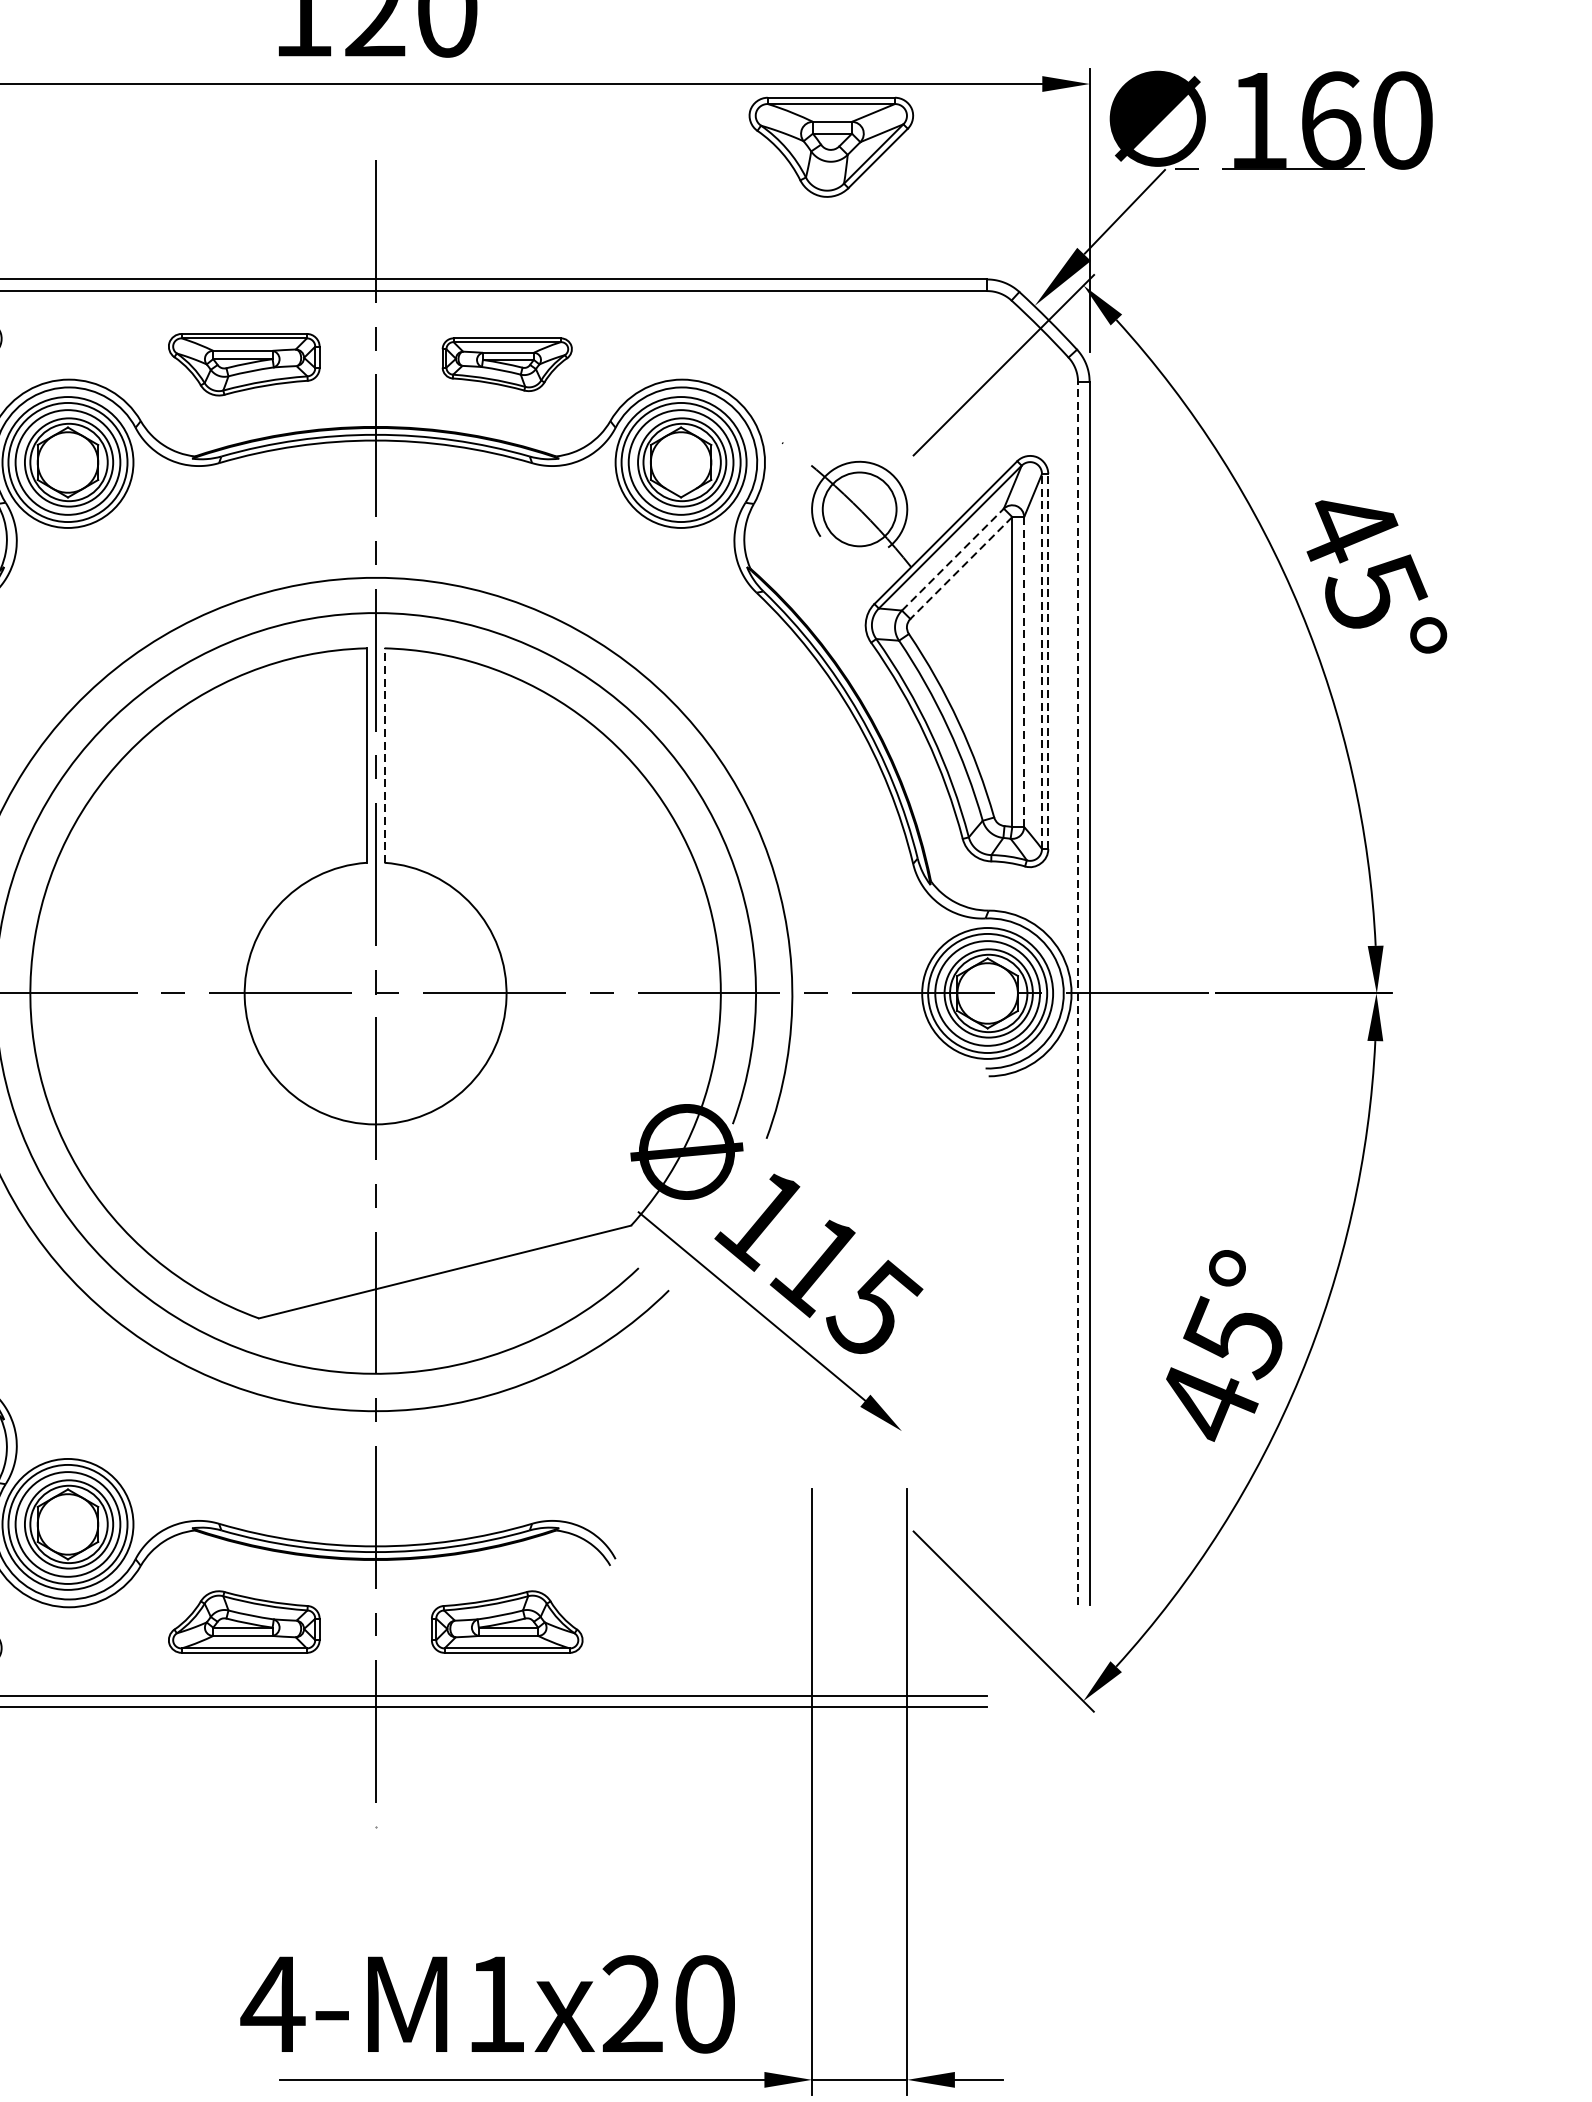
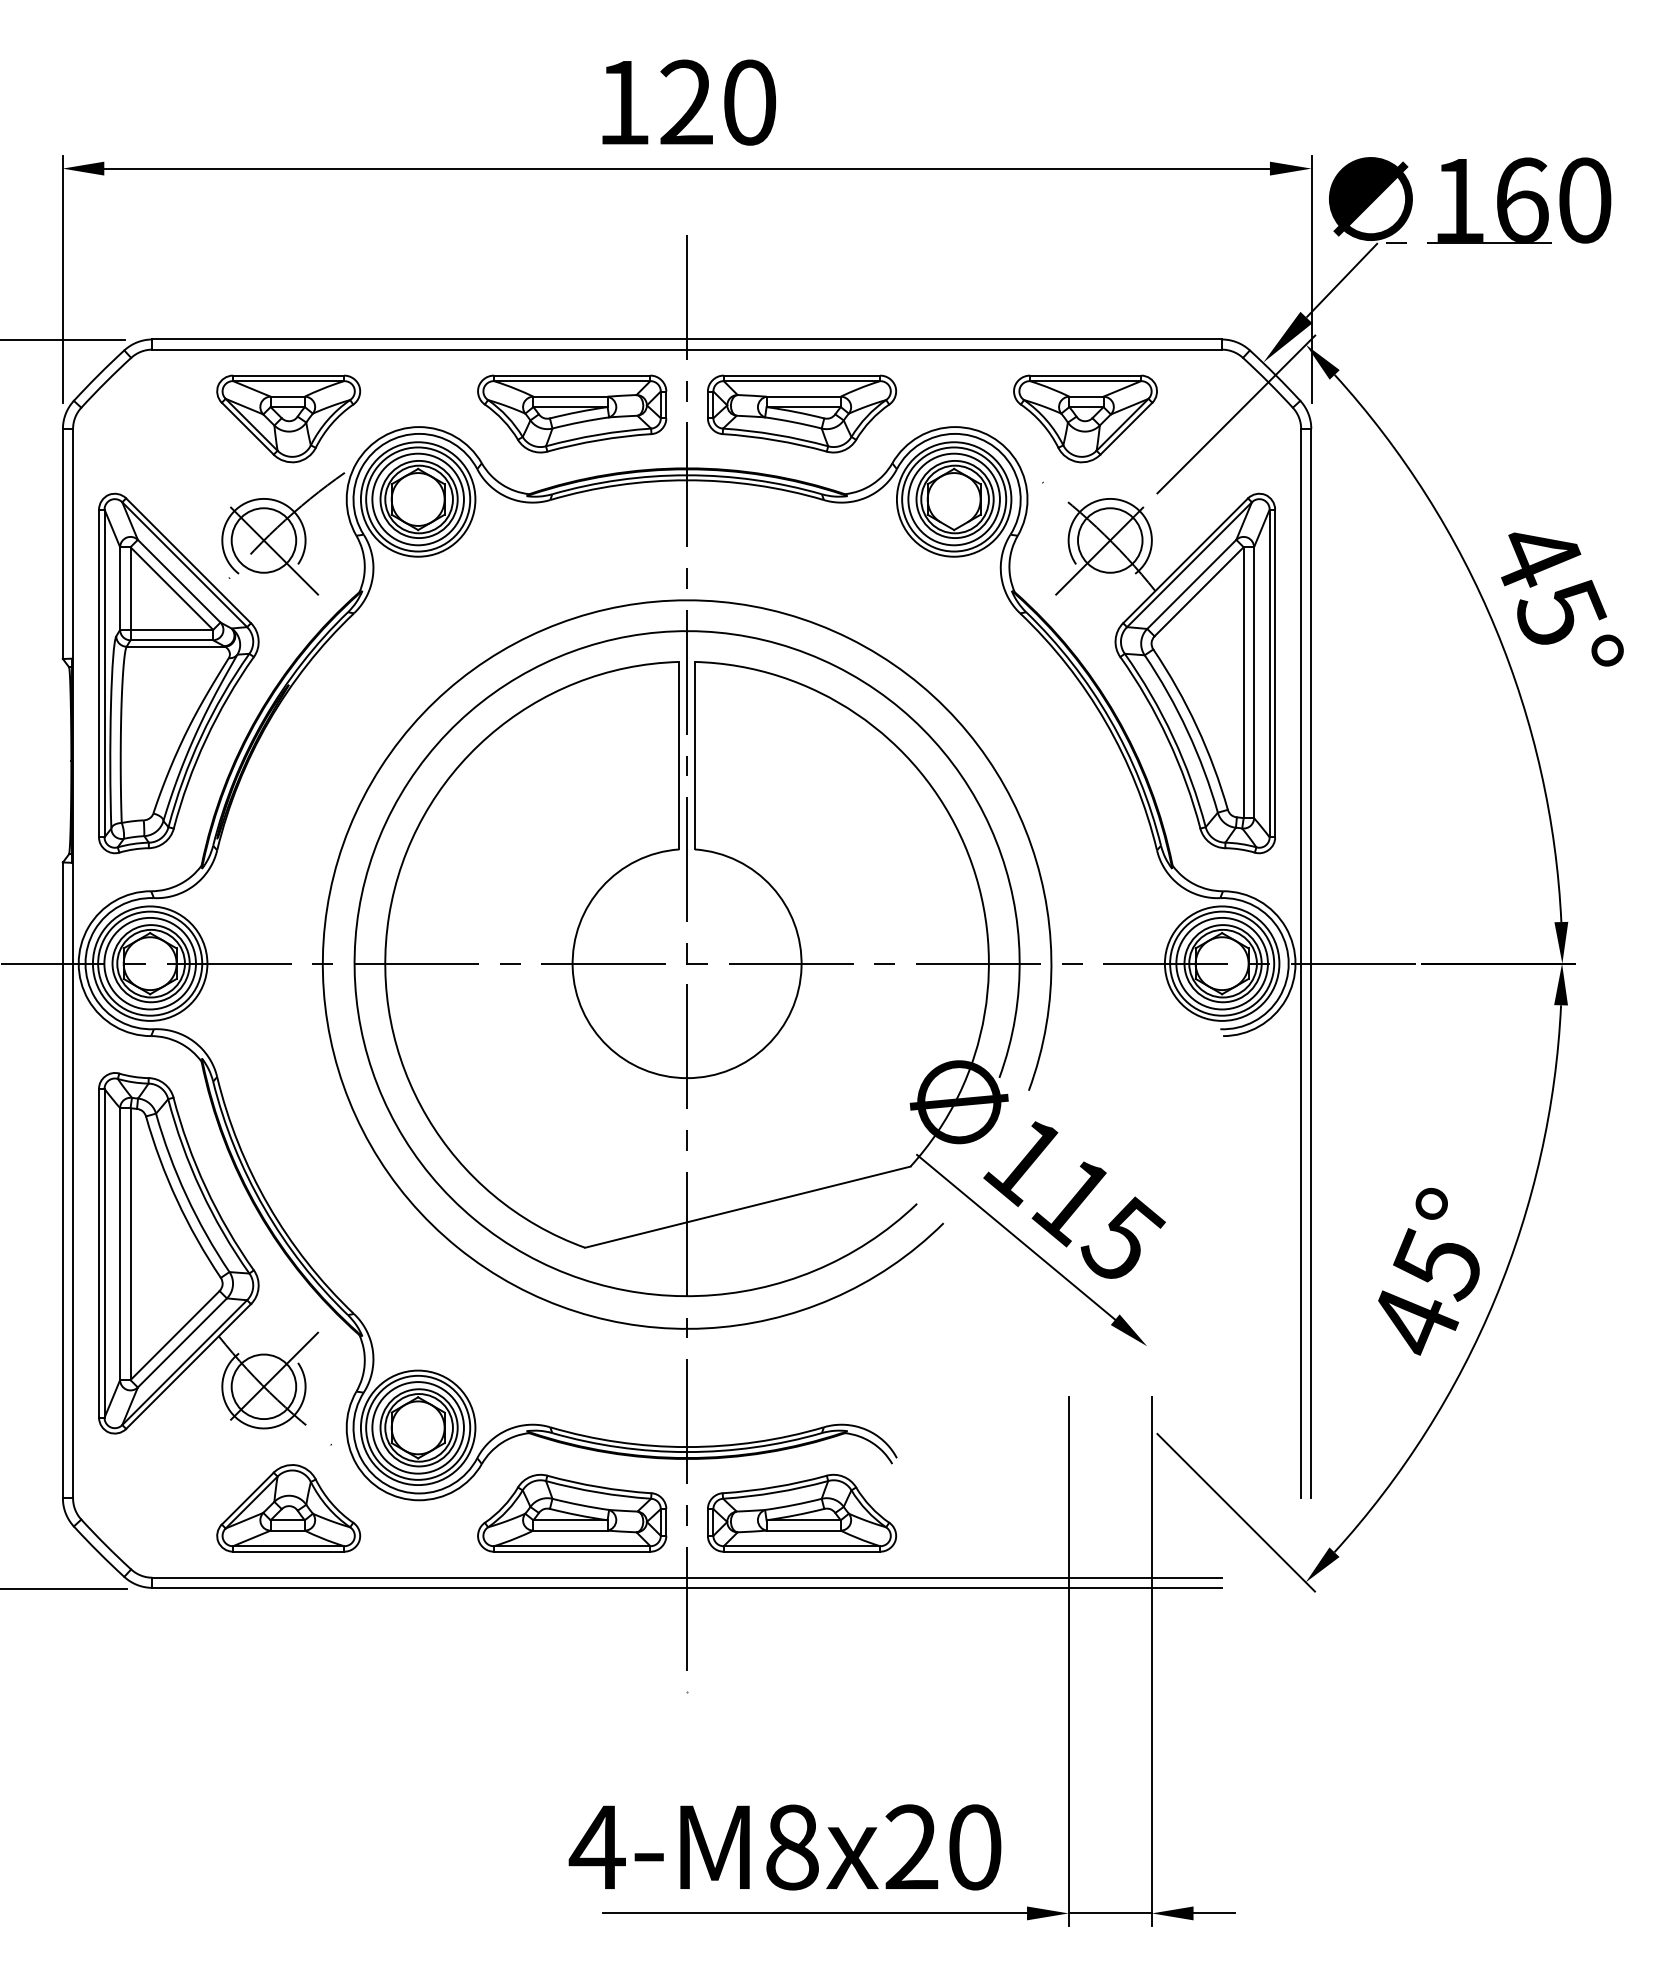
part: (831, 146) -> (1085, 418), moved
part: (244, 364) -> (572, 413), size x1.43
part: (507, 364) -> (802, 413), size x1.67
line: (851, 516) -> (1103, 546), added
line: (952, 559) -> (1191, 584), dashed -> solid
line: (961, 567) -> (1199, 591), dashed -> solid
line: (1041, 661) -> (1269, 673), dashed -> solid
line: (1048, 661) -> (1275, 673), dashed -> solid
line: (1024, 672) -> (1254, 683), dashed -> solid
line: (384, 755) -> (694, 755), dashed -> solid
line: (1078, 993) -> (1301, 963), dashed -> solid
part: (244, 1621) -> (572, 1512), size x1.43
part: (507, 1621) -> (802, 1512), size x1.43
text: (496, 2004) -> (792, 1847), 4-M1x20 -> 4-M8x20

